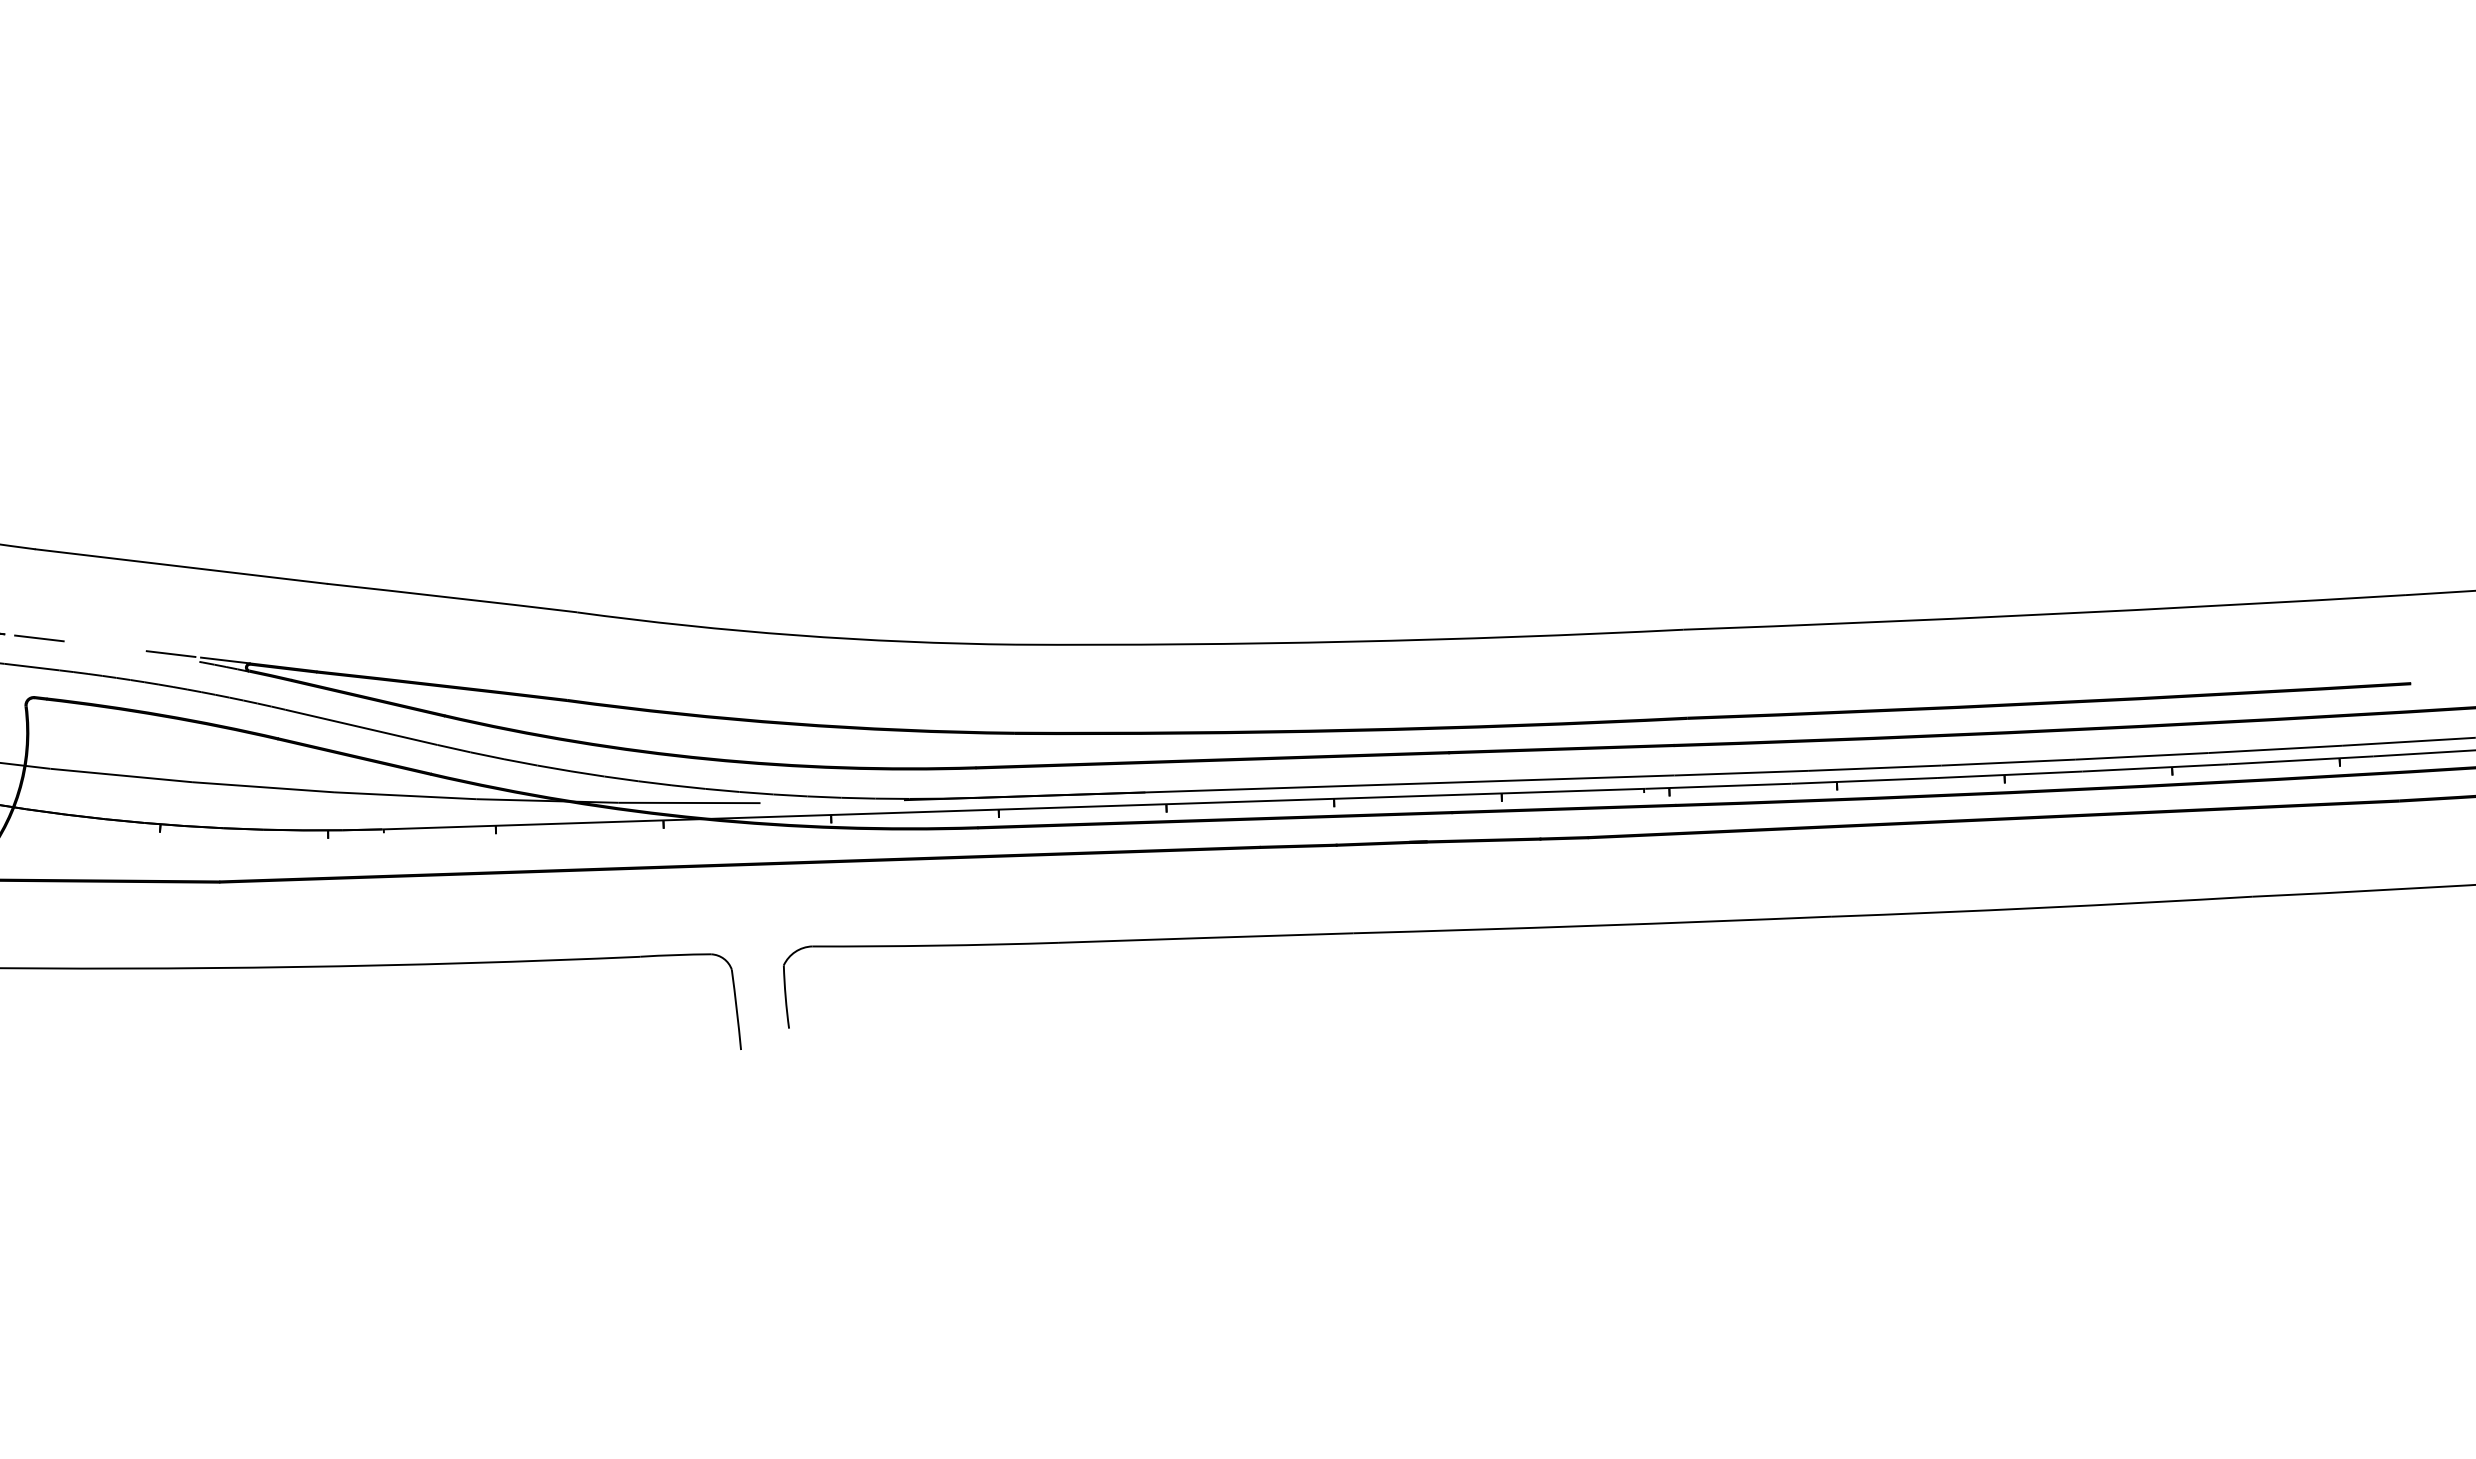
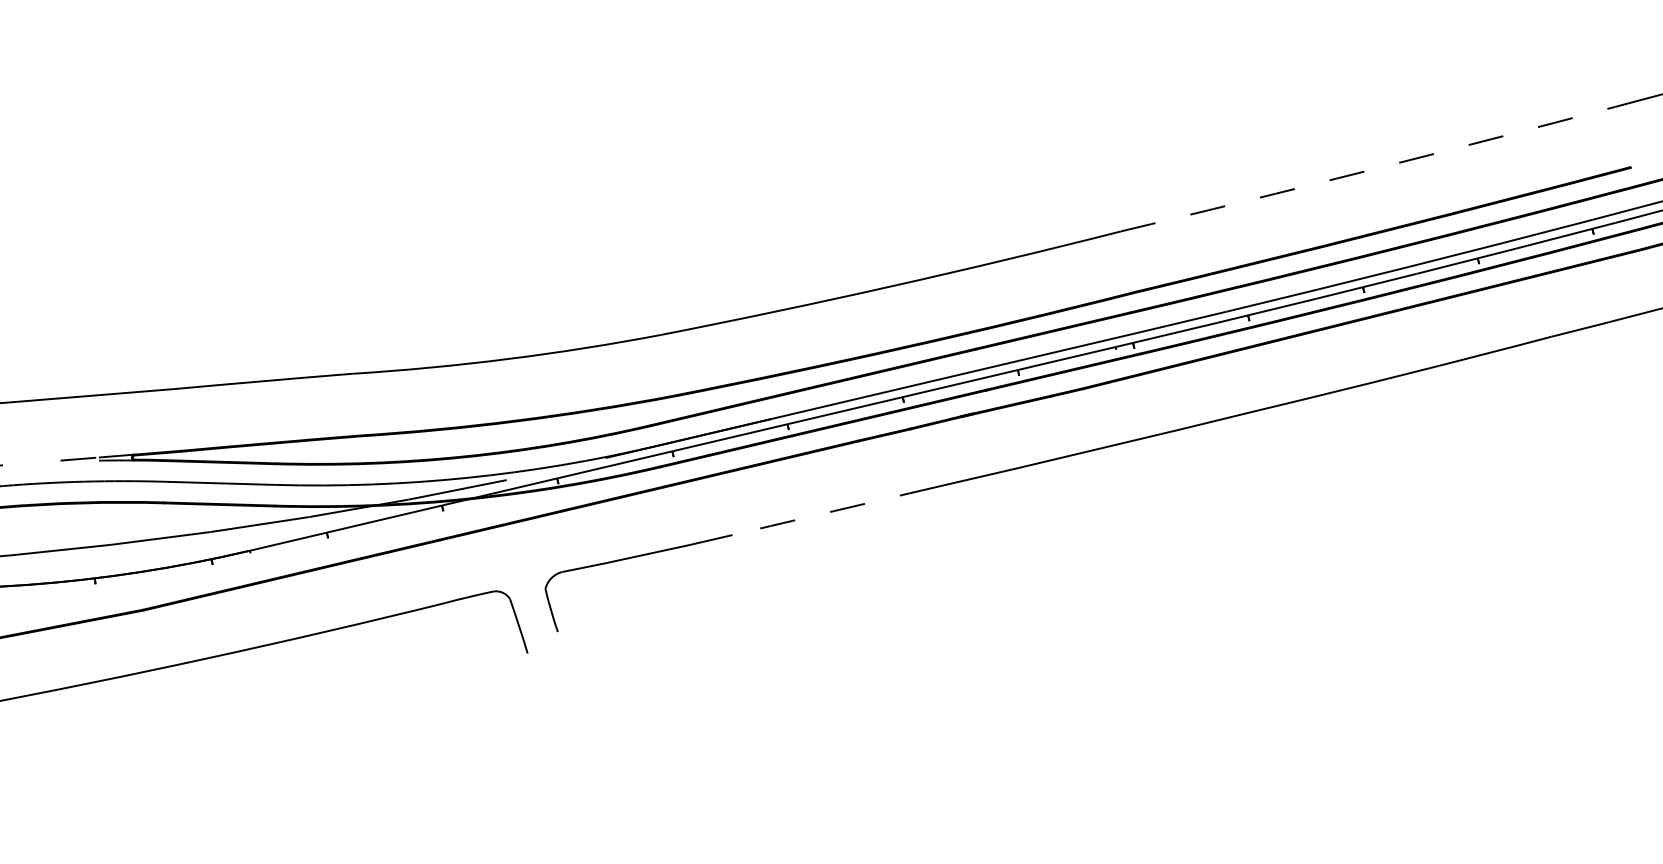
arc: (2044, 614) -> (1368, 170), solid -> dashed
arc: (1206, 937) -> (833, 510), solid -> dashed

